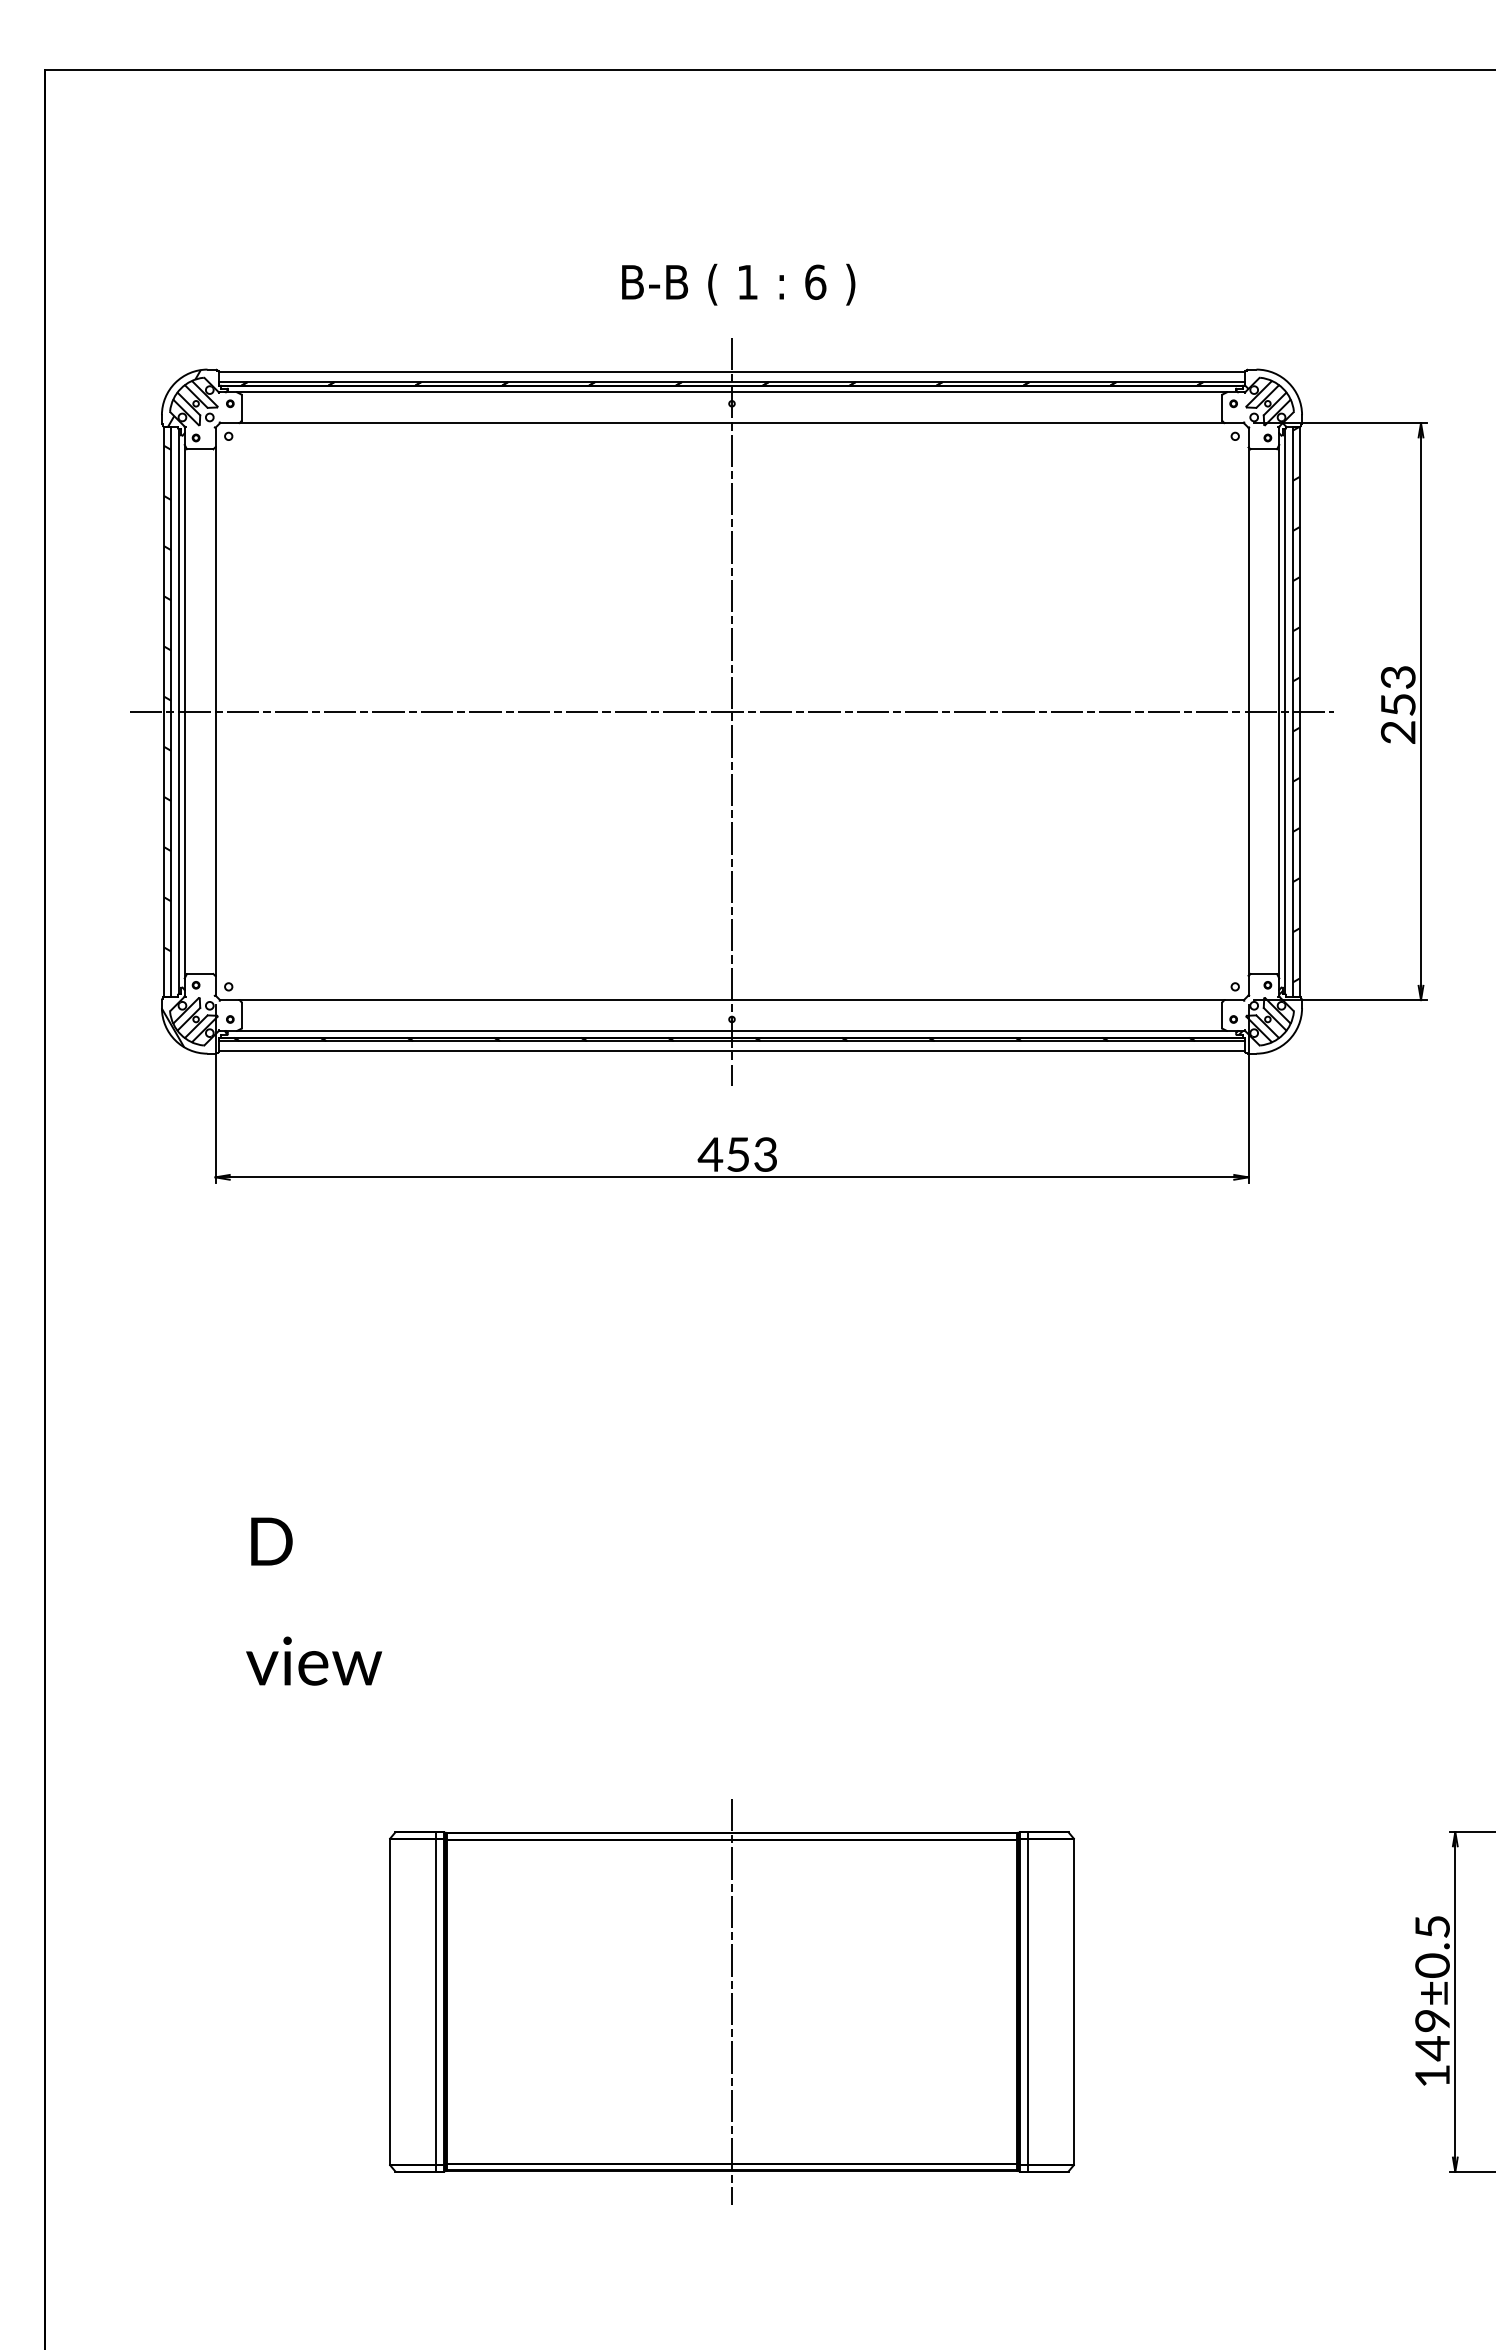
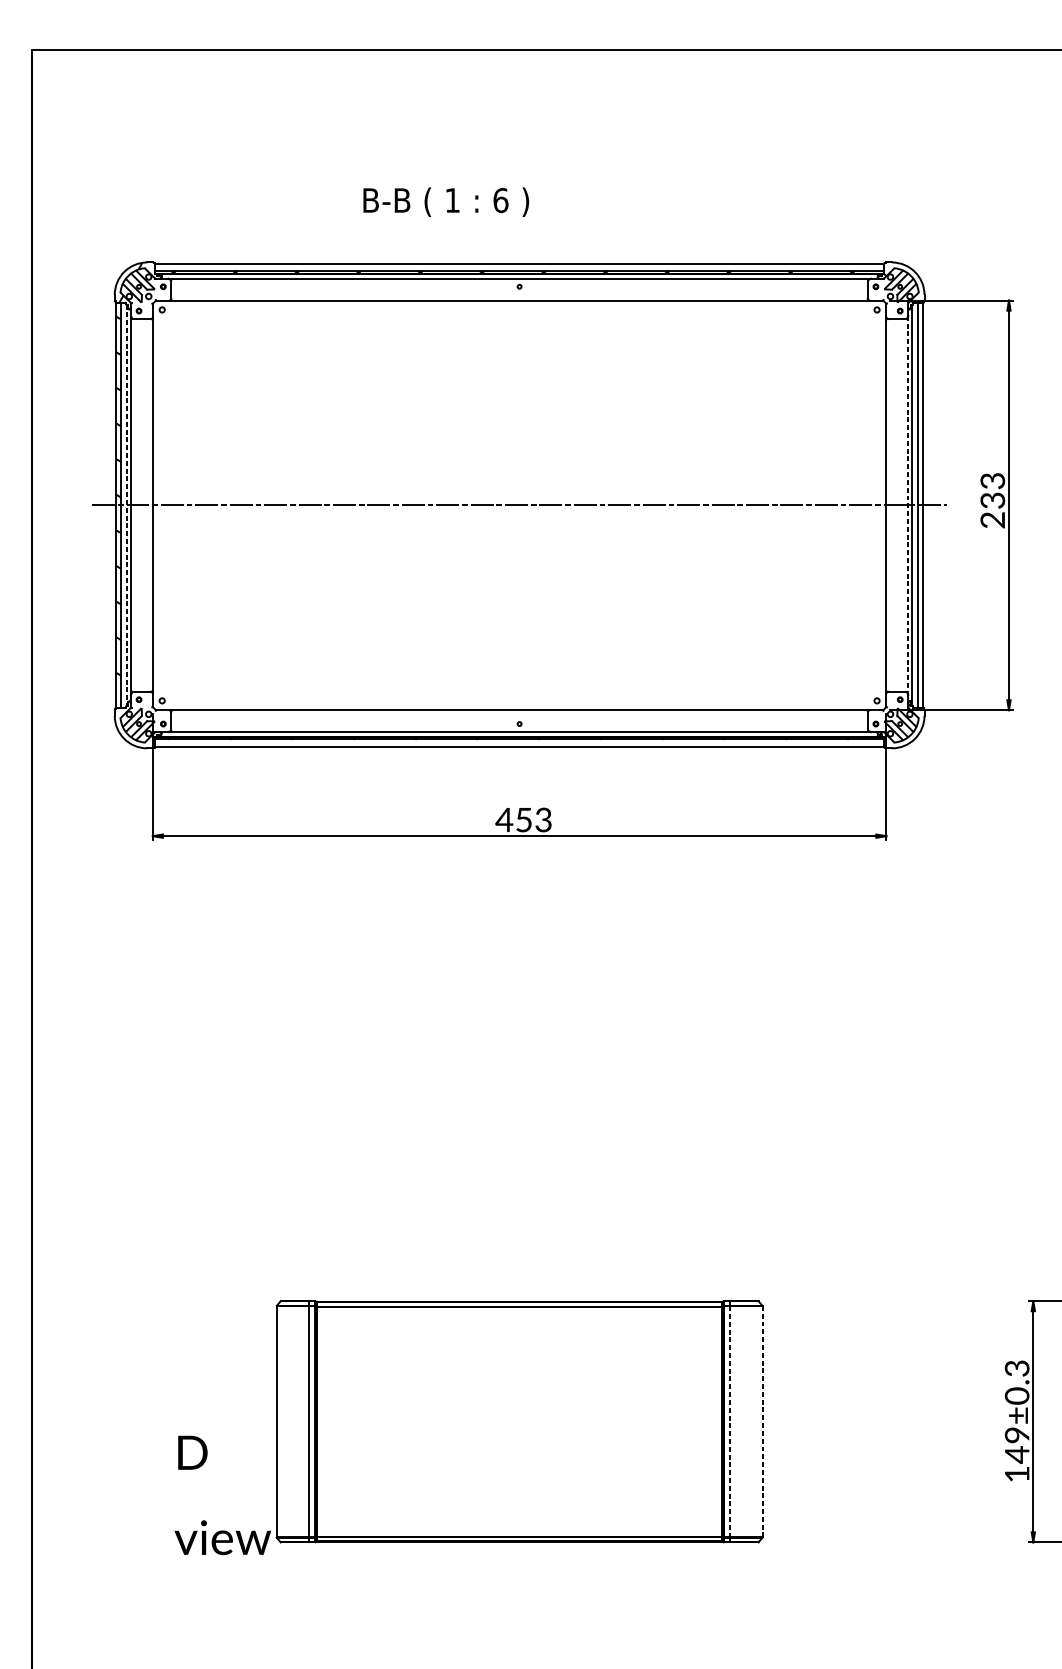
text: (738, 284) -> (446, 202), moved
hatch: (1295, 704) -> (919, 500), removed
text: (1397, 704) -> (992, 500), 253 -> 233
line: (179, 711) -> (127, 505), solid -> dashed
line: (732, 711) -> (519, 505), removed
line: (1279, 711) -> (908, 505), solid -> dashed
hatch: (194, 1027) -> (137, 729), removed
text: (314, 1601) -> (223, 1495), moved
text: (1432, 1926) -> (1017, 1368), 149±0.5 -> 149±0.3
line: (732, 2001) -> (519, 1421), removed
line: (1028, 2001) -> (730, 1421), solid -> dashed
line: (1074, 2001) -> (762, 1421), solid -> dashed

